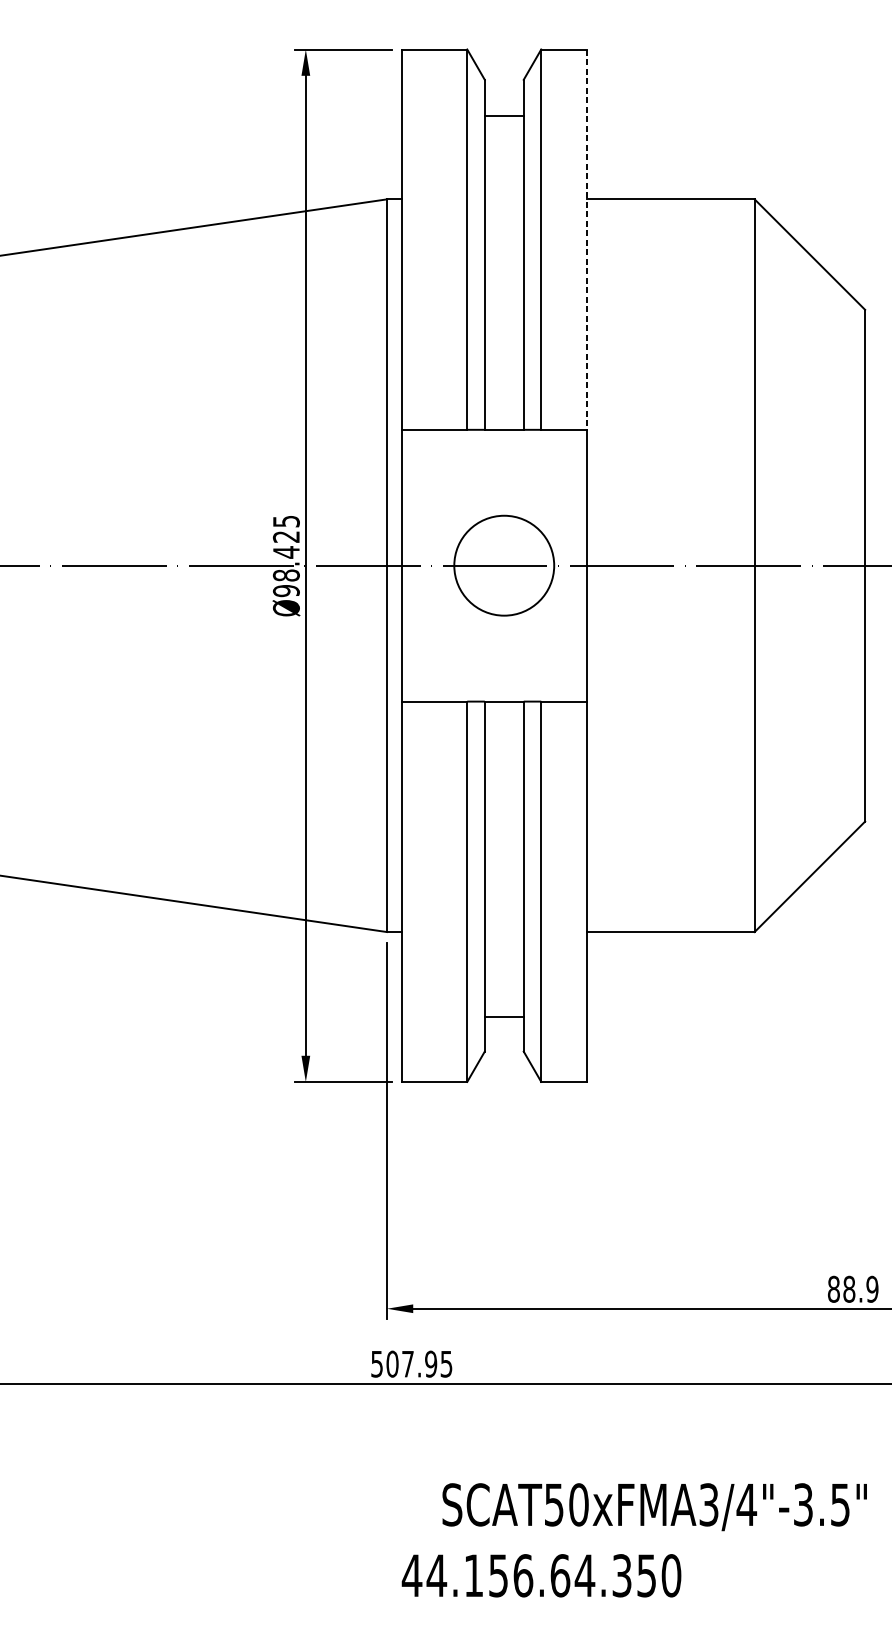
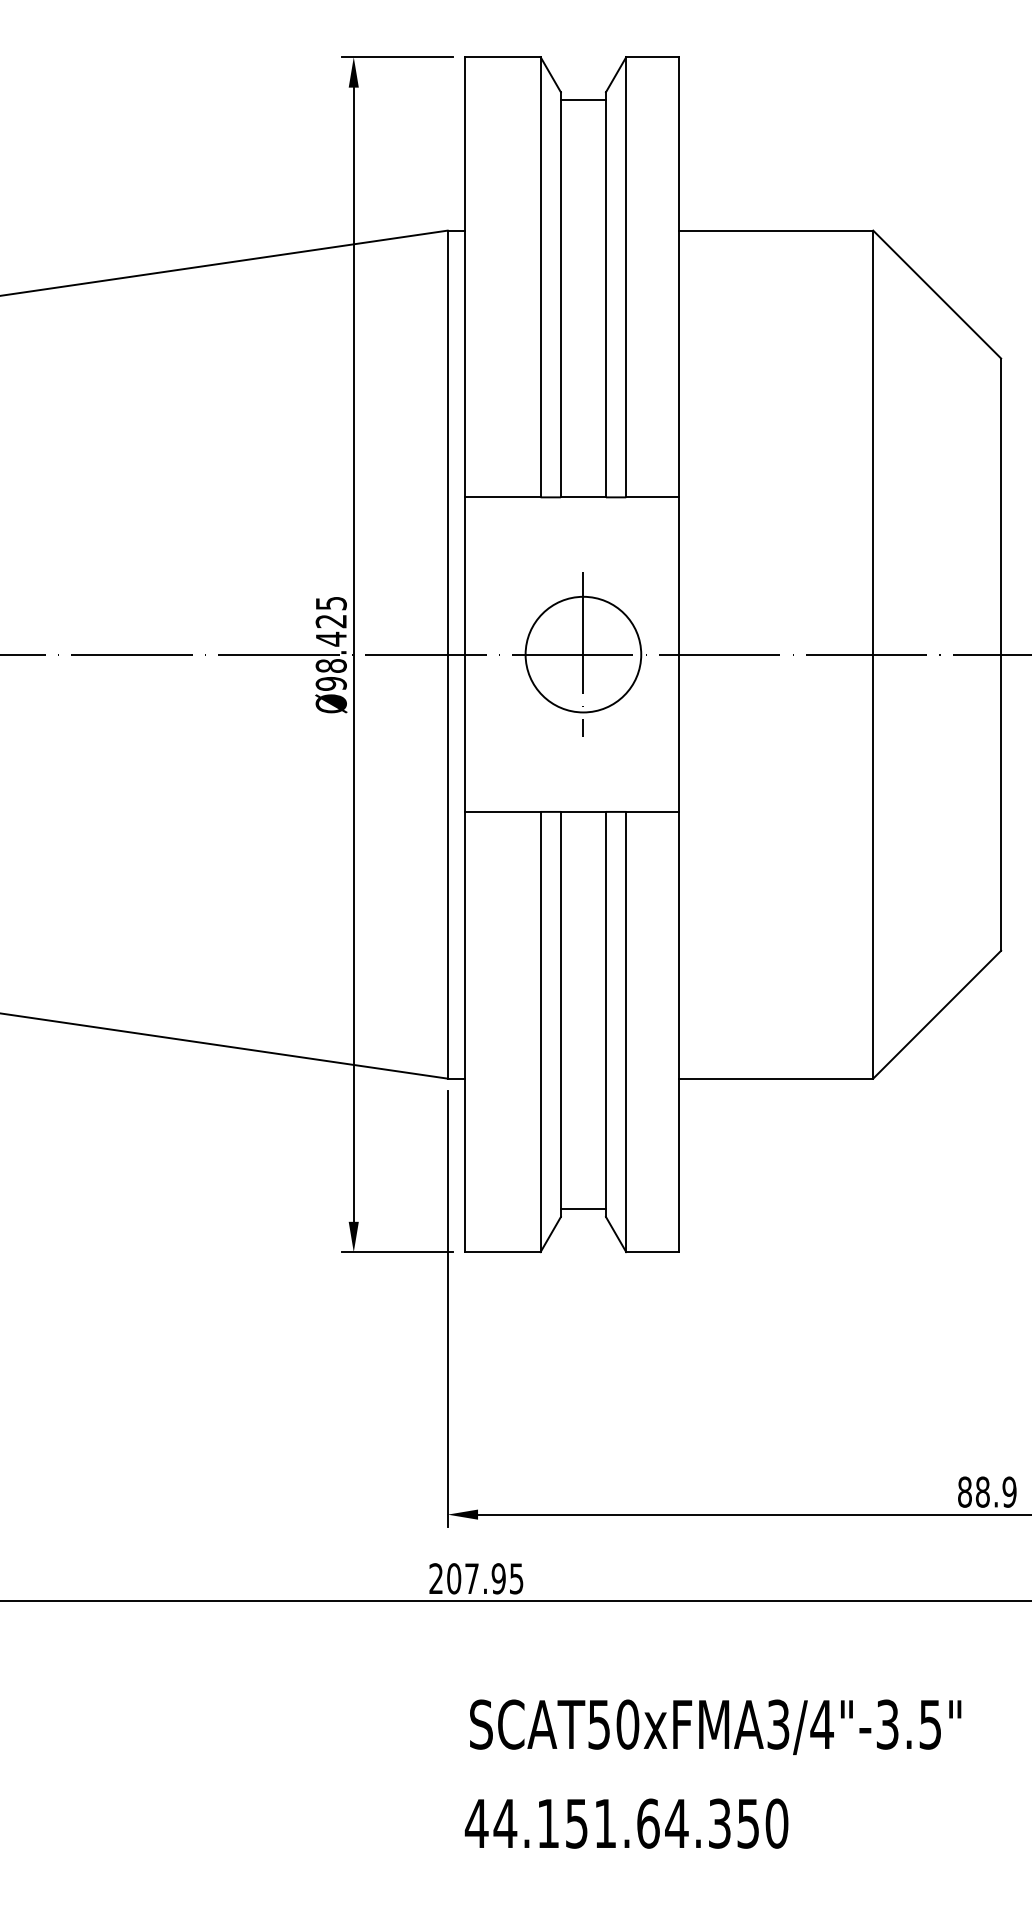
line: (503, 116) -> (582, 100), moved
line: (586, 239) -> (678, 277), dashed -> solid
line: (504, 565) -> (583, 654), added
line: (503, 1016) -> (582, 1208), moved
text: (376, 1363) -> (435, 1578), 507.95 -> 207.95
text: (654, 1506) -> (715, 1726), moved
text: (523, 1575) -> (605, 1823), 44.156.64.350 -> 44.151.64.350

